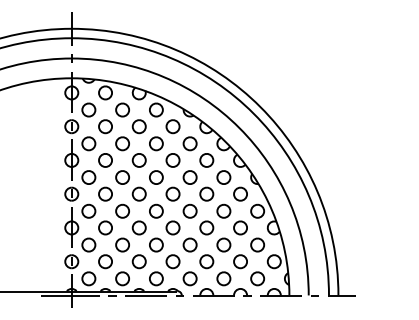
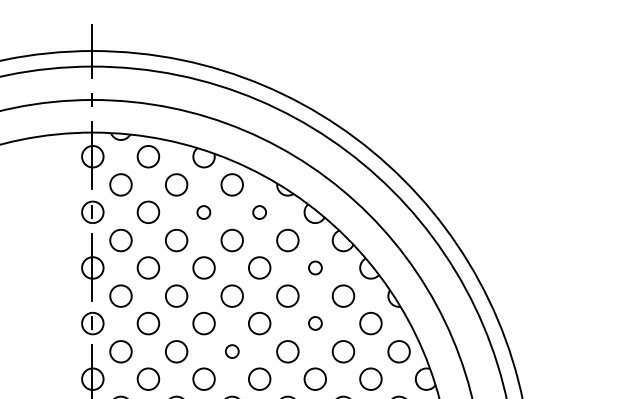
part: (138, 126) -> (202, 212), size x0.6
part: (172, 126) -> (258, 212), size x0.6
part: (206, 160) -> (314, 268), size x0.6
part: (206, 193) -> (314, 322), size x0.6
part: (156, 210) -> (232, 350), size x0.6

